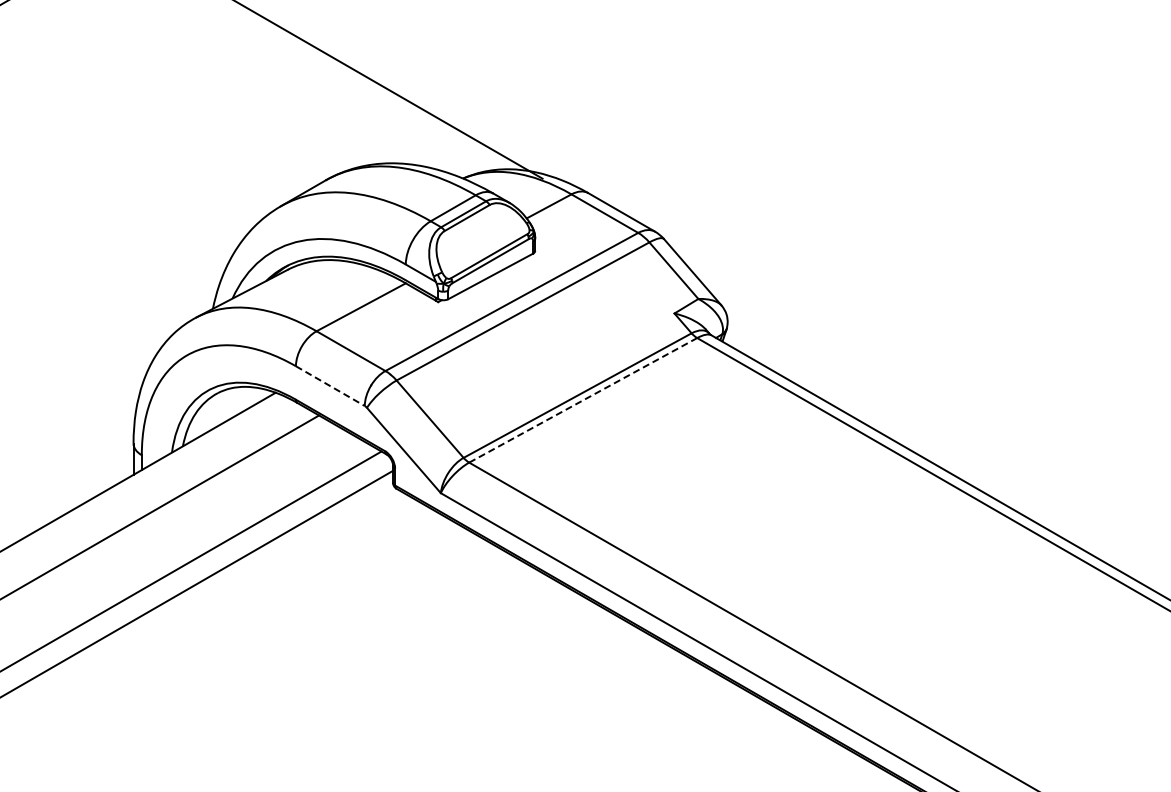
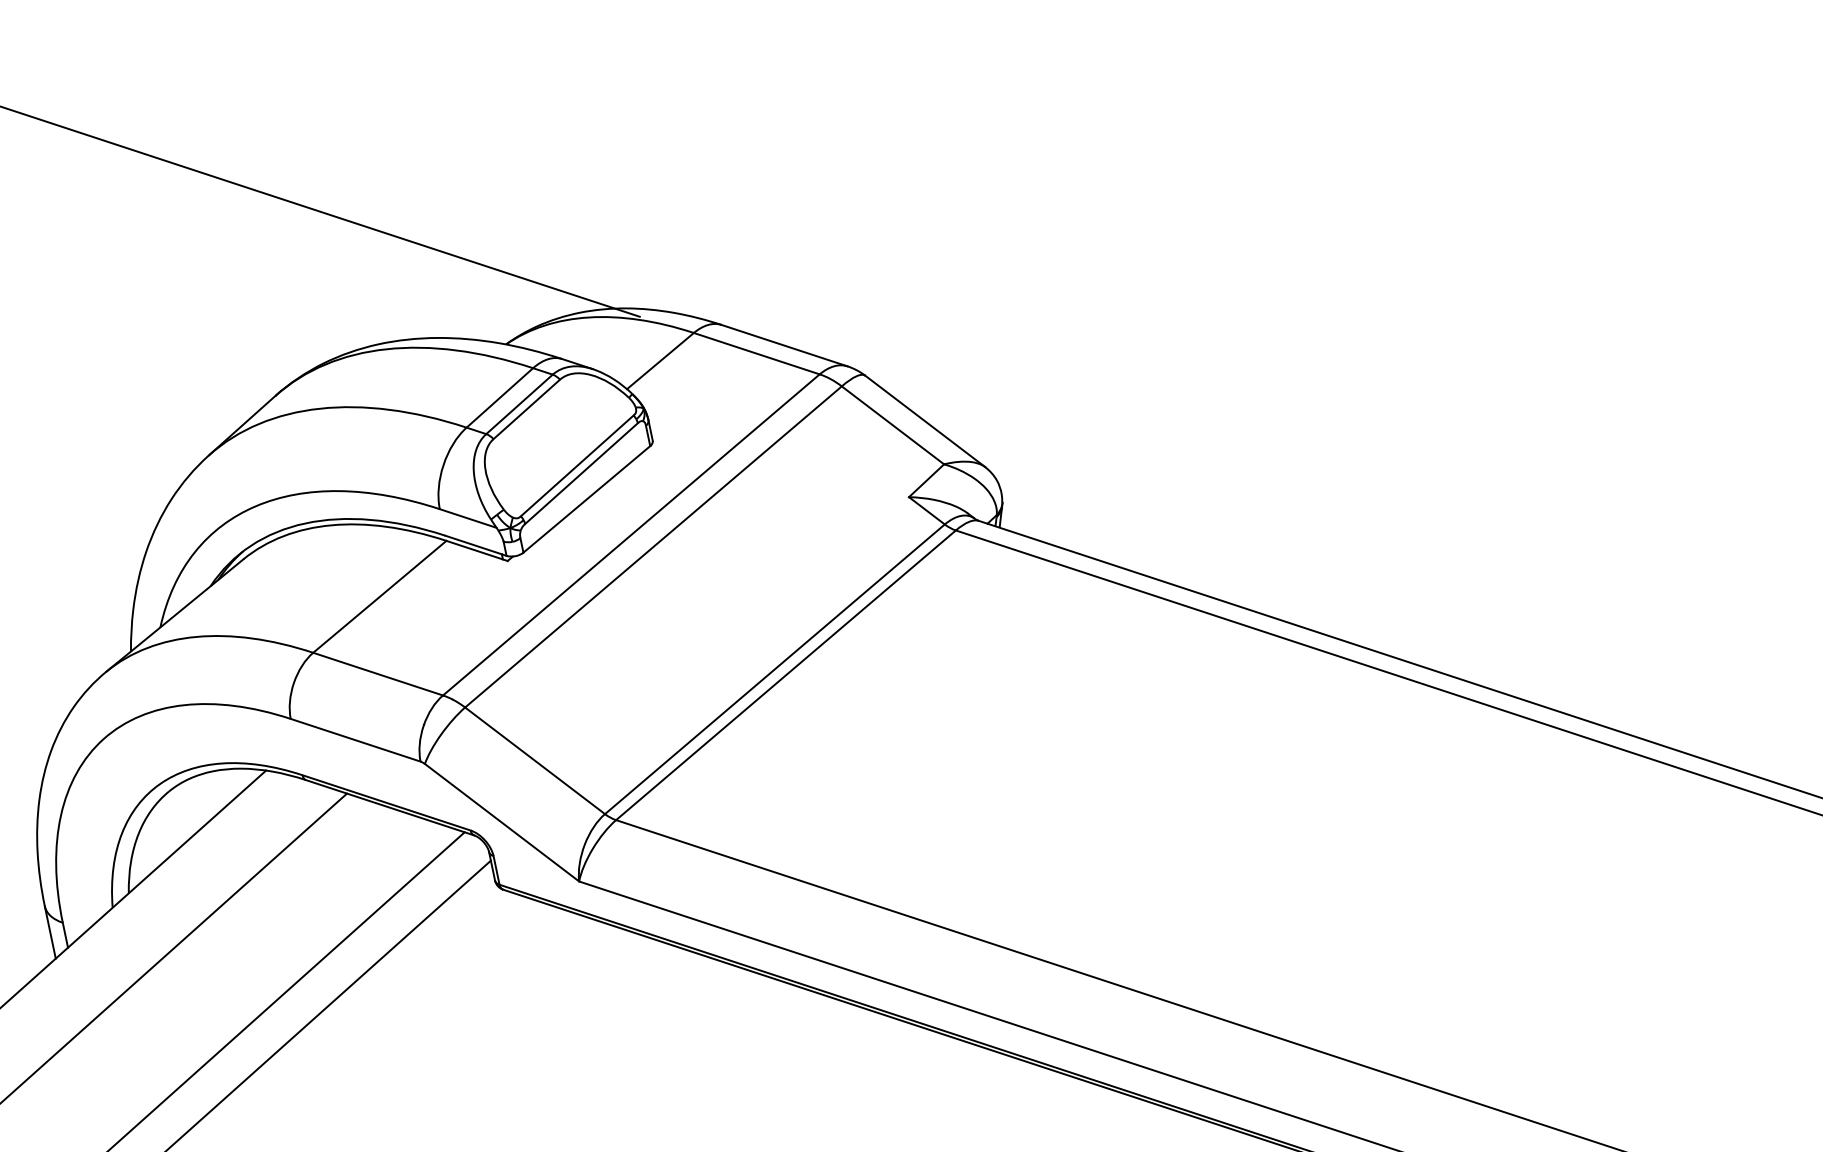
line: (330, 386) -> (356, 740), dashed -> solid
line: (583, 400) -> (786, 675), dashed -> solid

